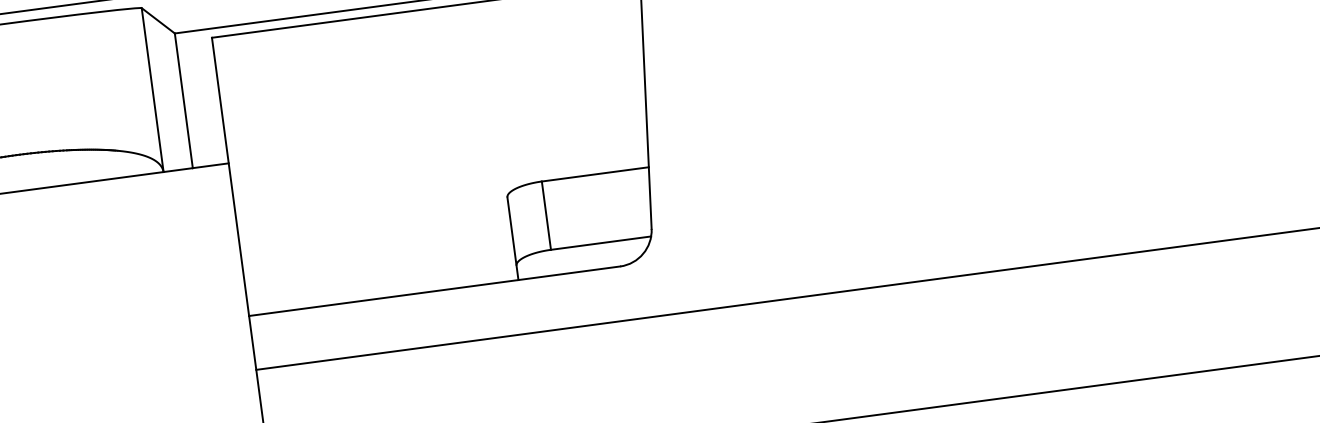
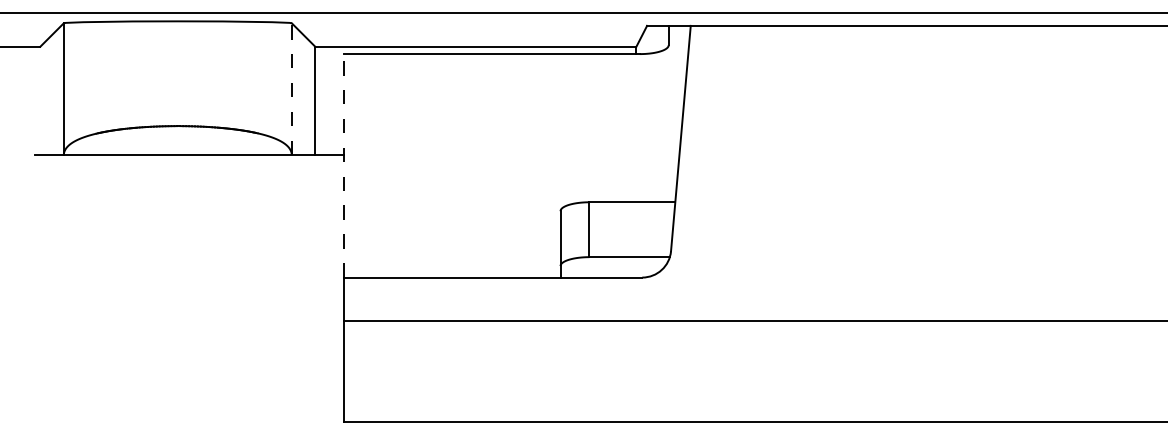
line: (152, 90) -> (291, 89), solid -> dashed
line: (230, 176) -> (344, 165), solid -> dashed

